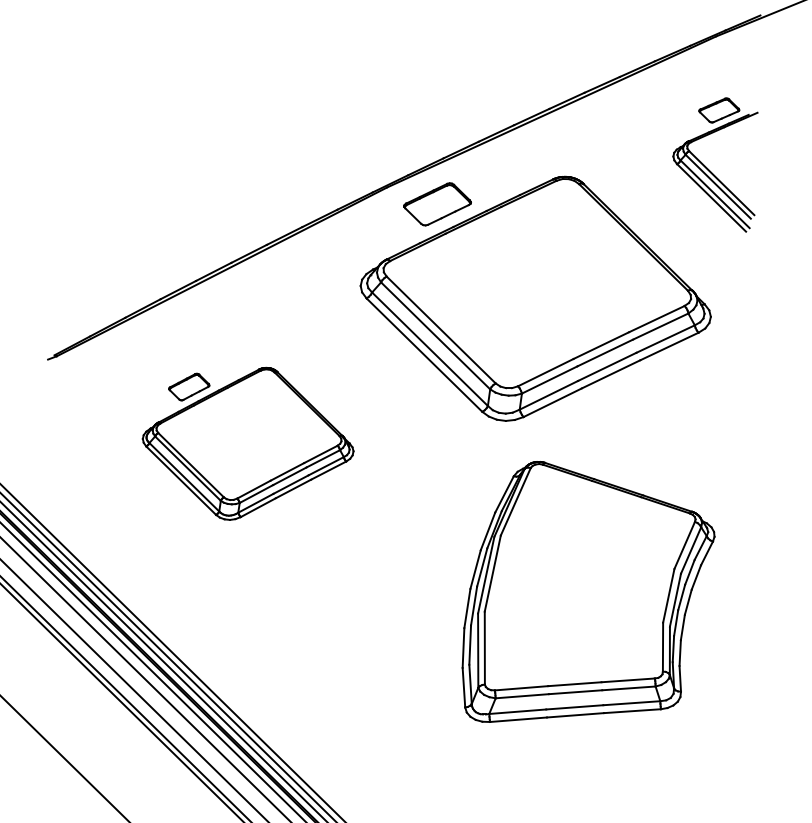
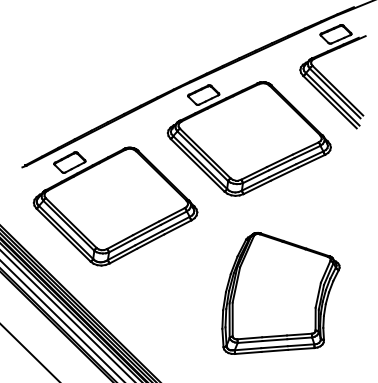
part: (714, 164) -> (332, 76), size x1.67
part: (248, 443) -> (115, 206), size x1.67
part: (587, 591) -> (280, 293), moved

